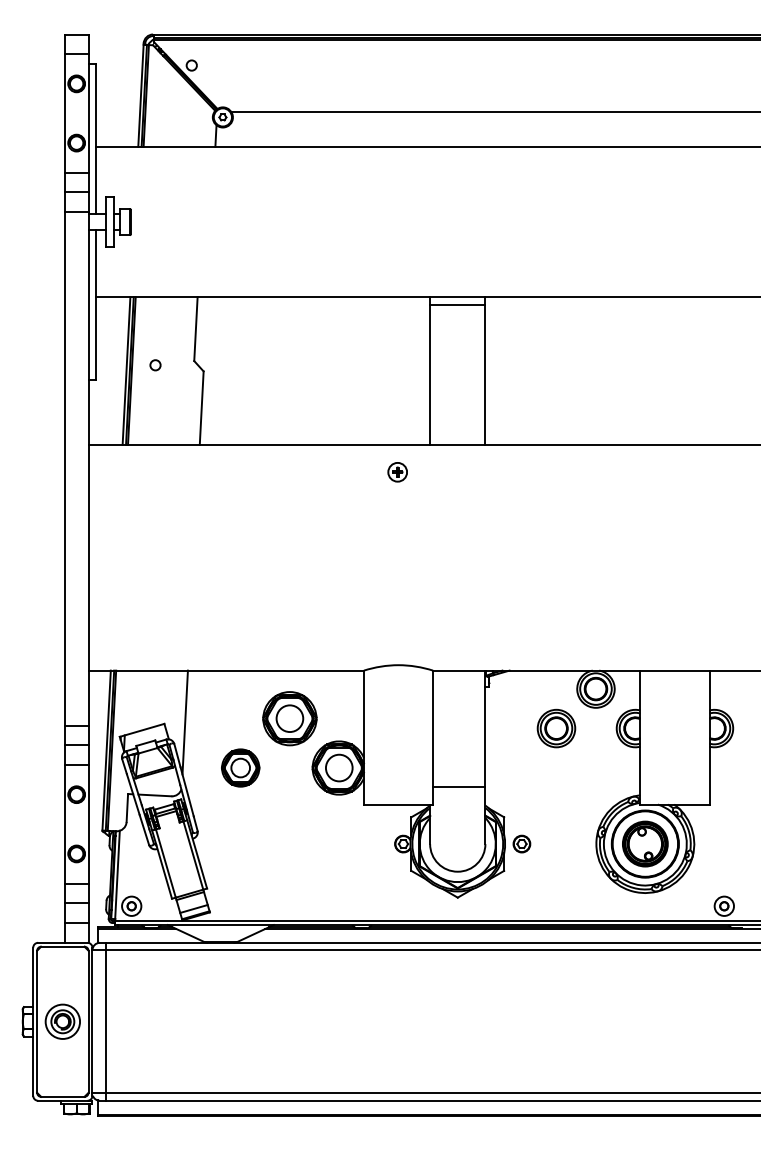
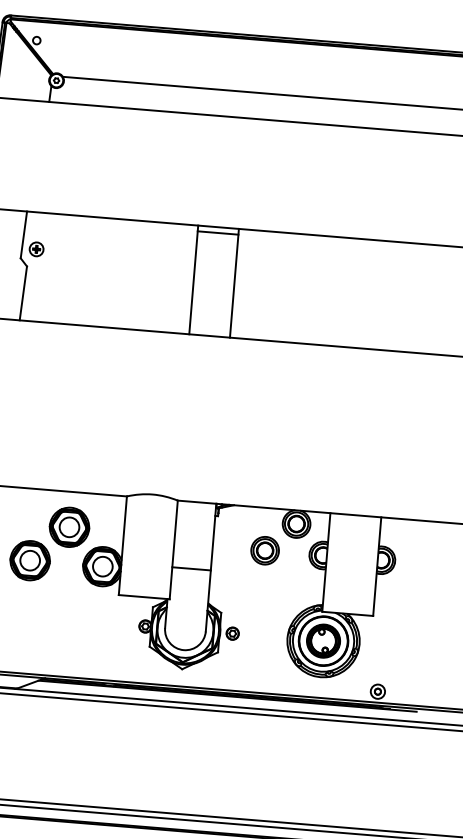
part: (397, 472) -> (36, 249), moved
part: (240, 767) -> (30, 560), size x1.43
line: (459, 787) -> (191, 569), moved

